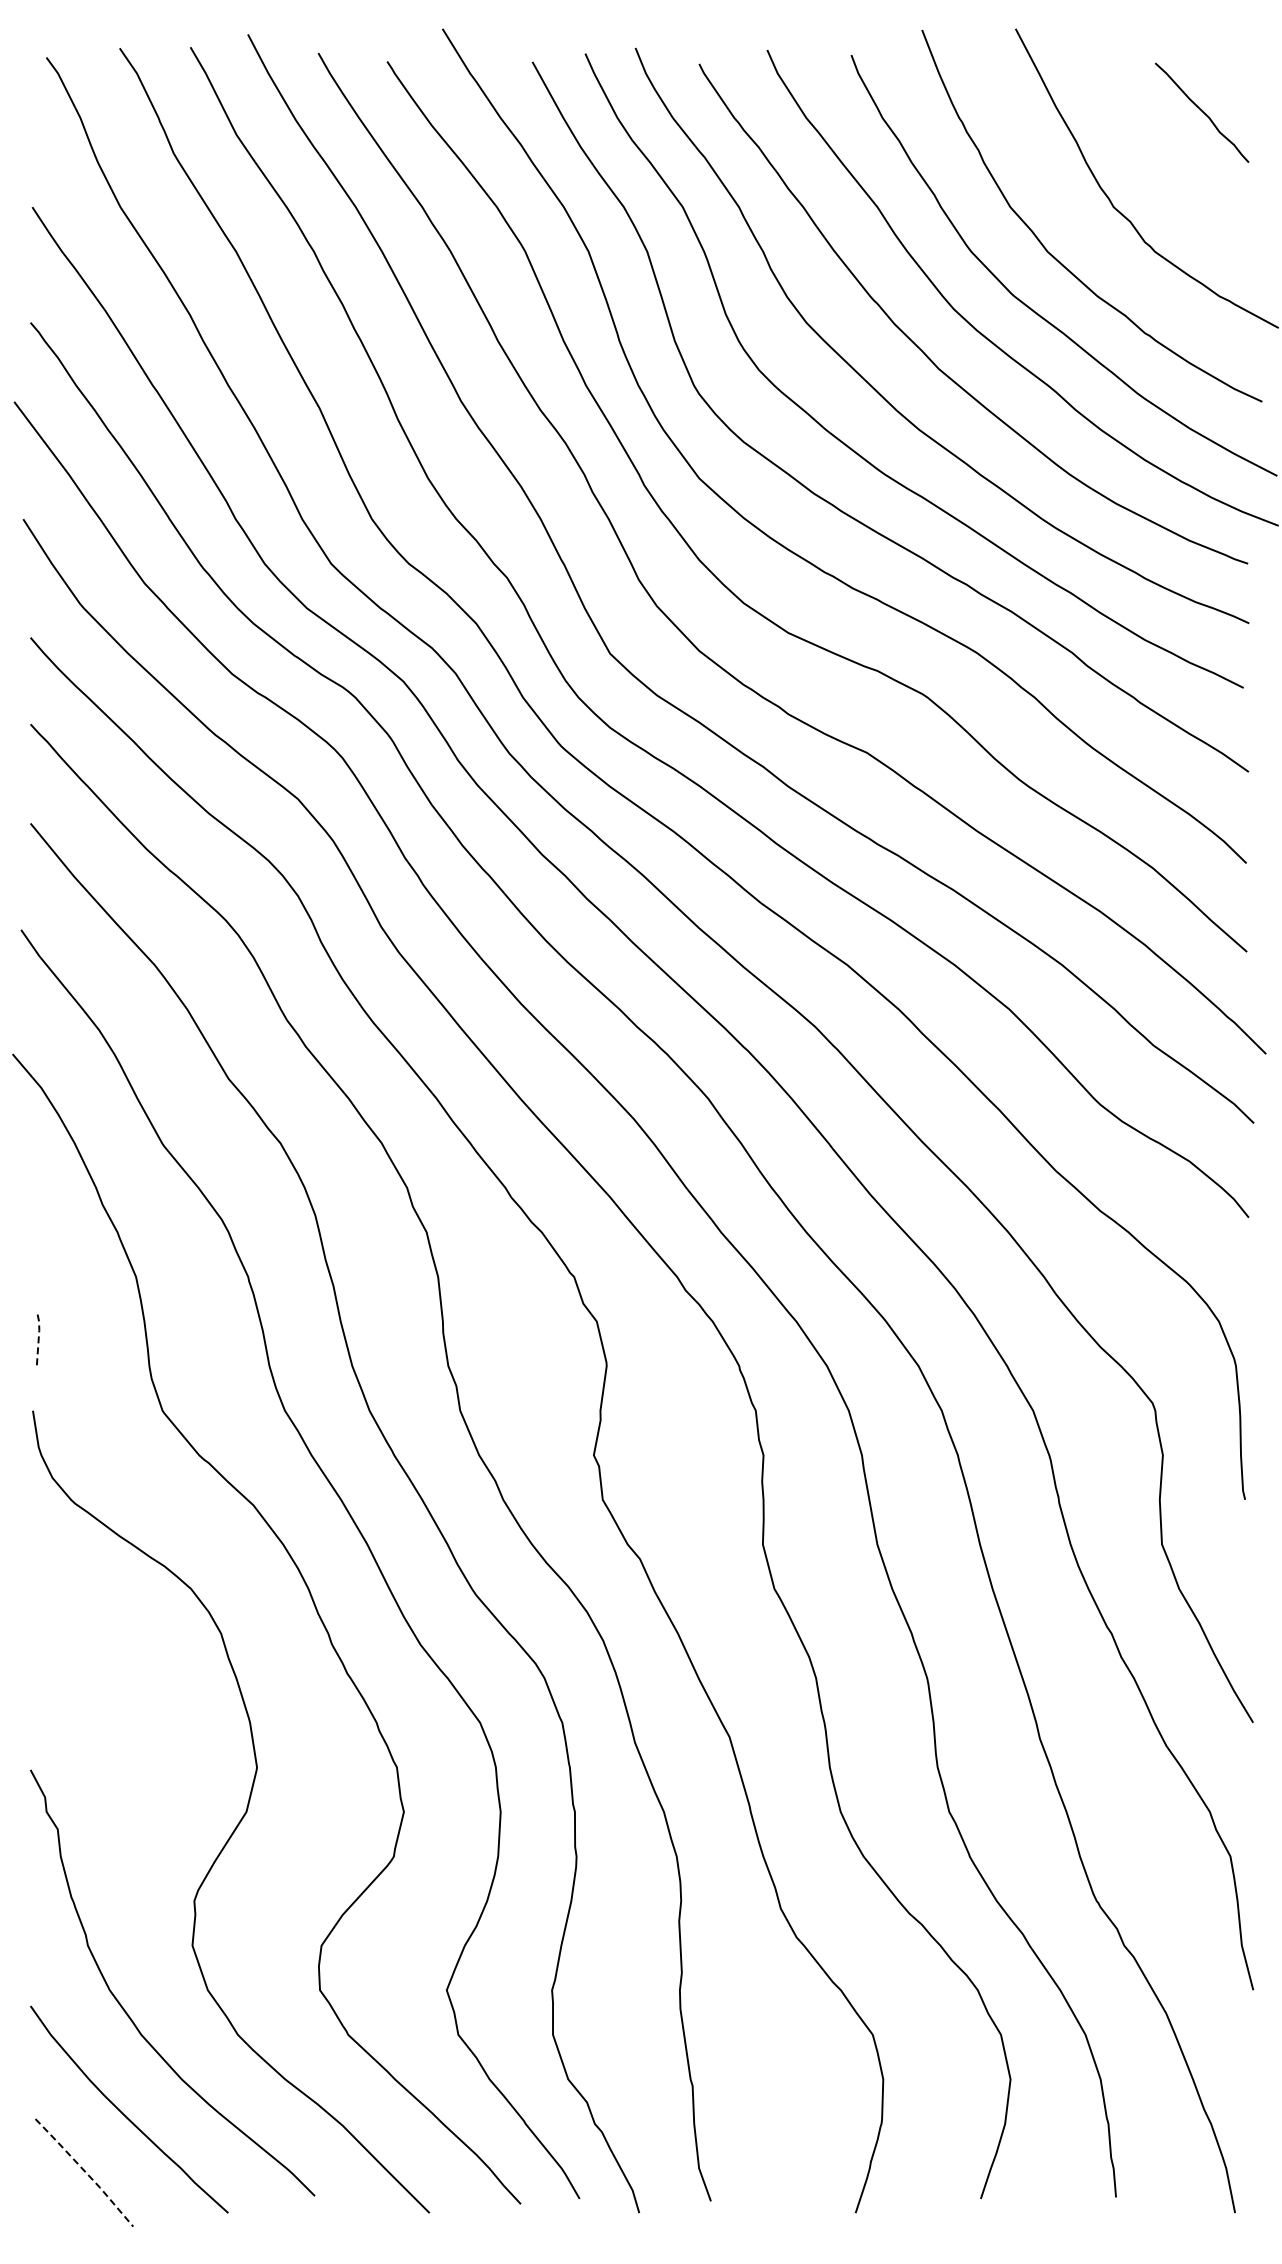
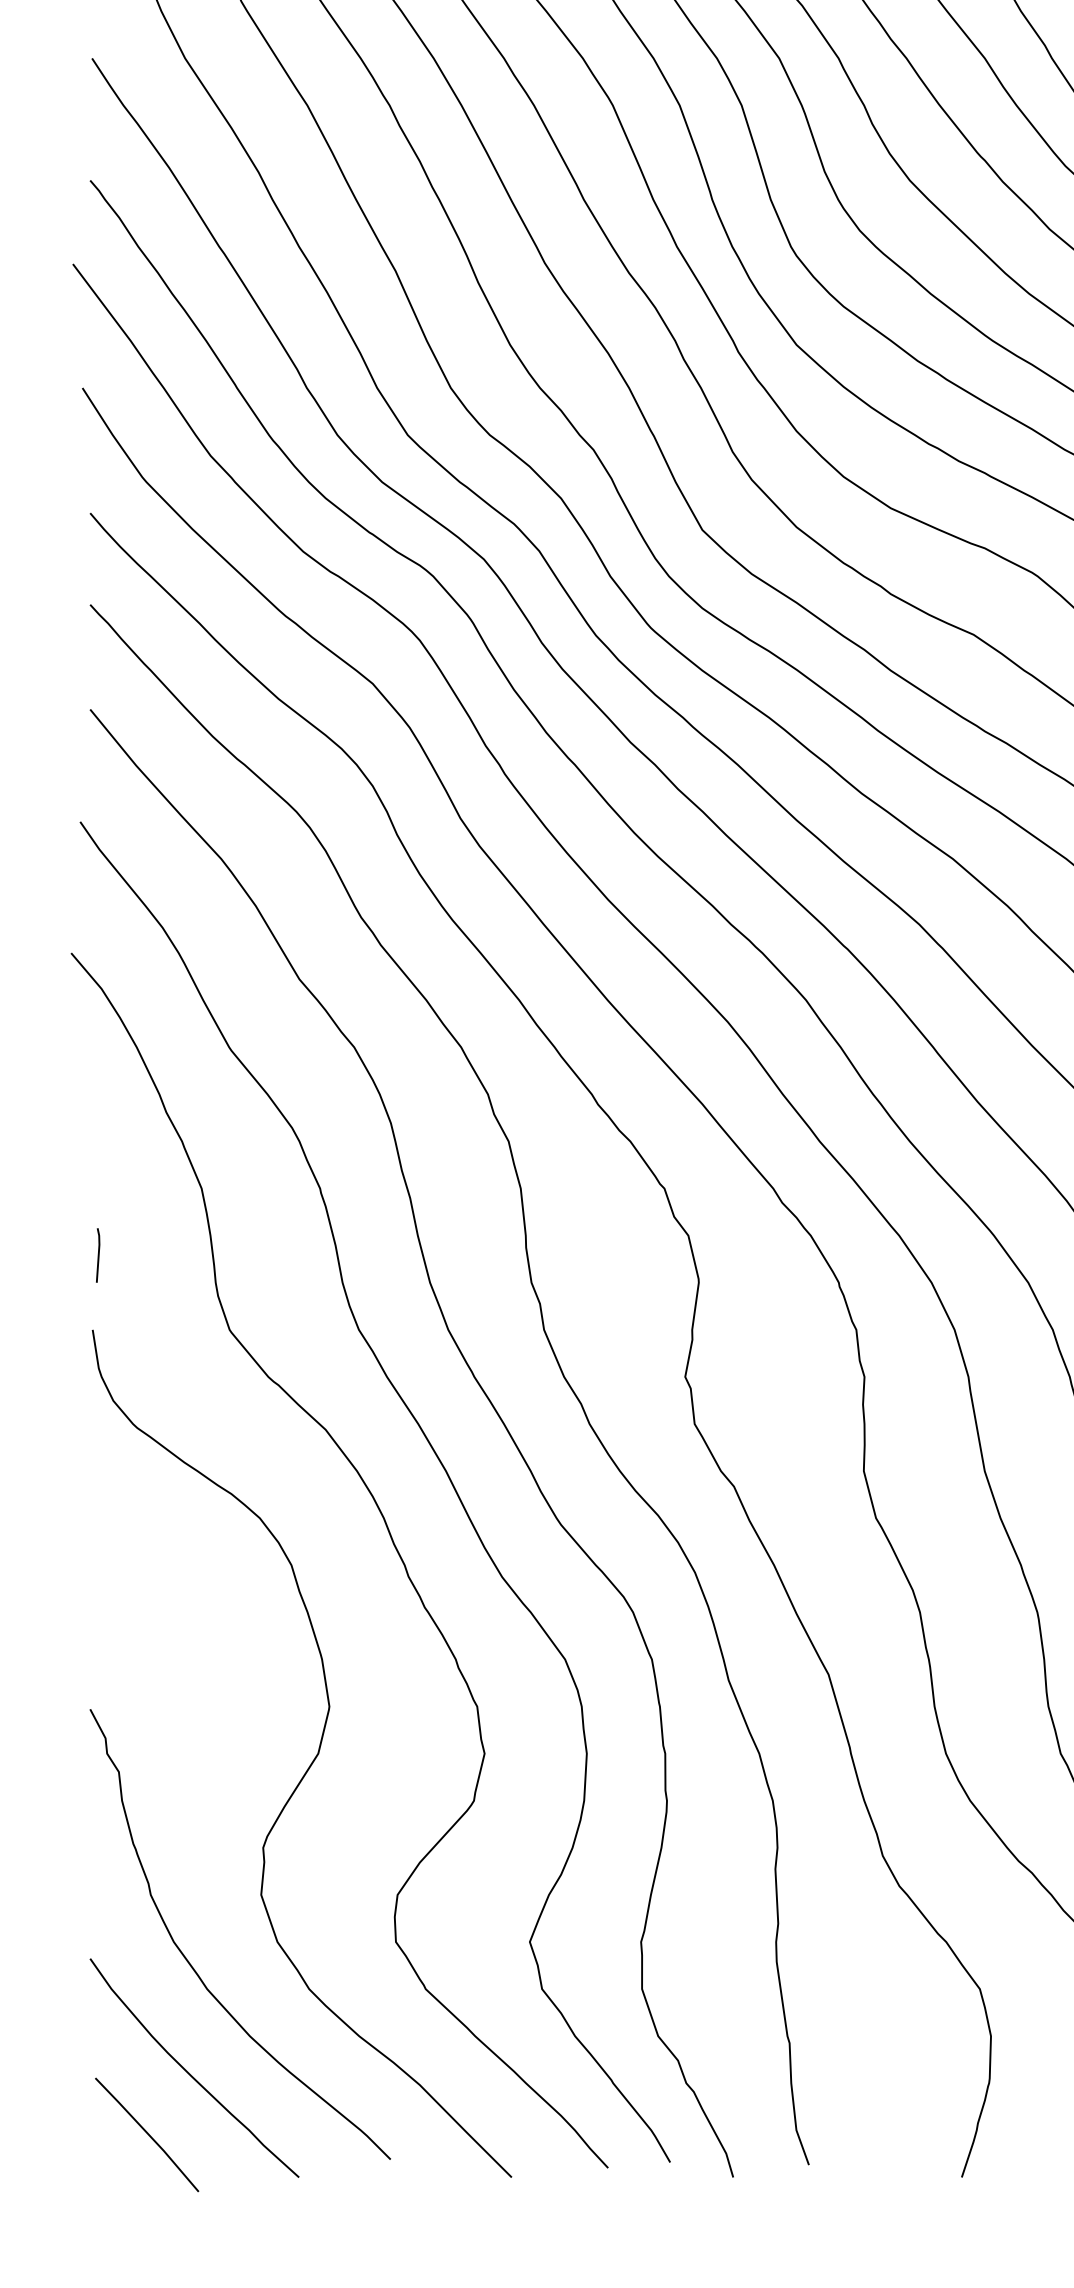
line: (38, 1339) -> (98, 1254), dashed -> solid
line: (85, 2172) -> (148, 2134), dashed -> solid

